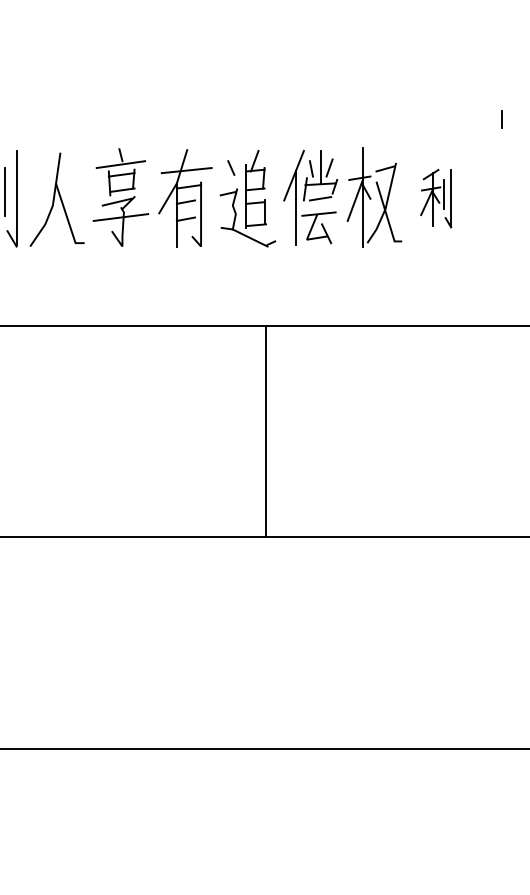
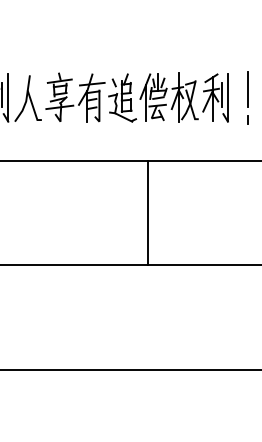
line: (500, 118) -> (247, 119), moved
line: (502, 179) -> (248, 88), added
part: (436, 197) -> (215, 97), size x1.67
line: (266, 430) -> (147, 212), moved

